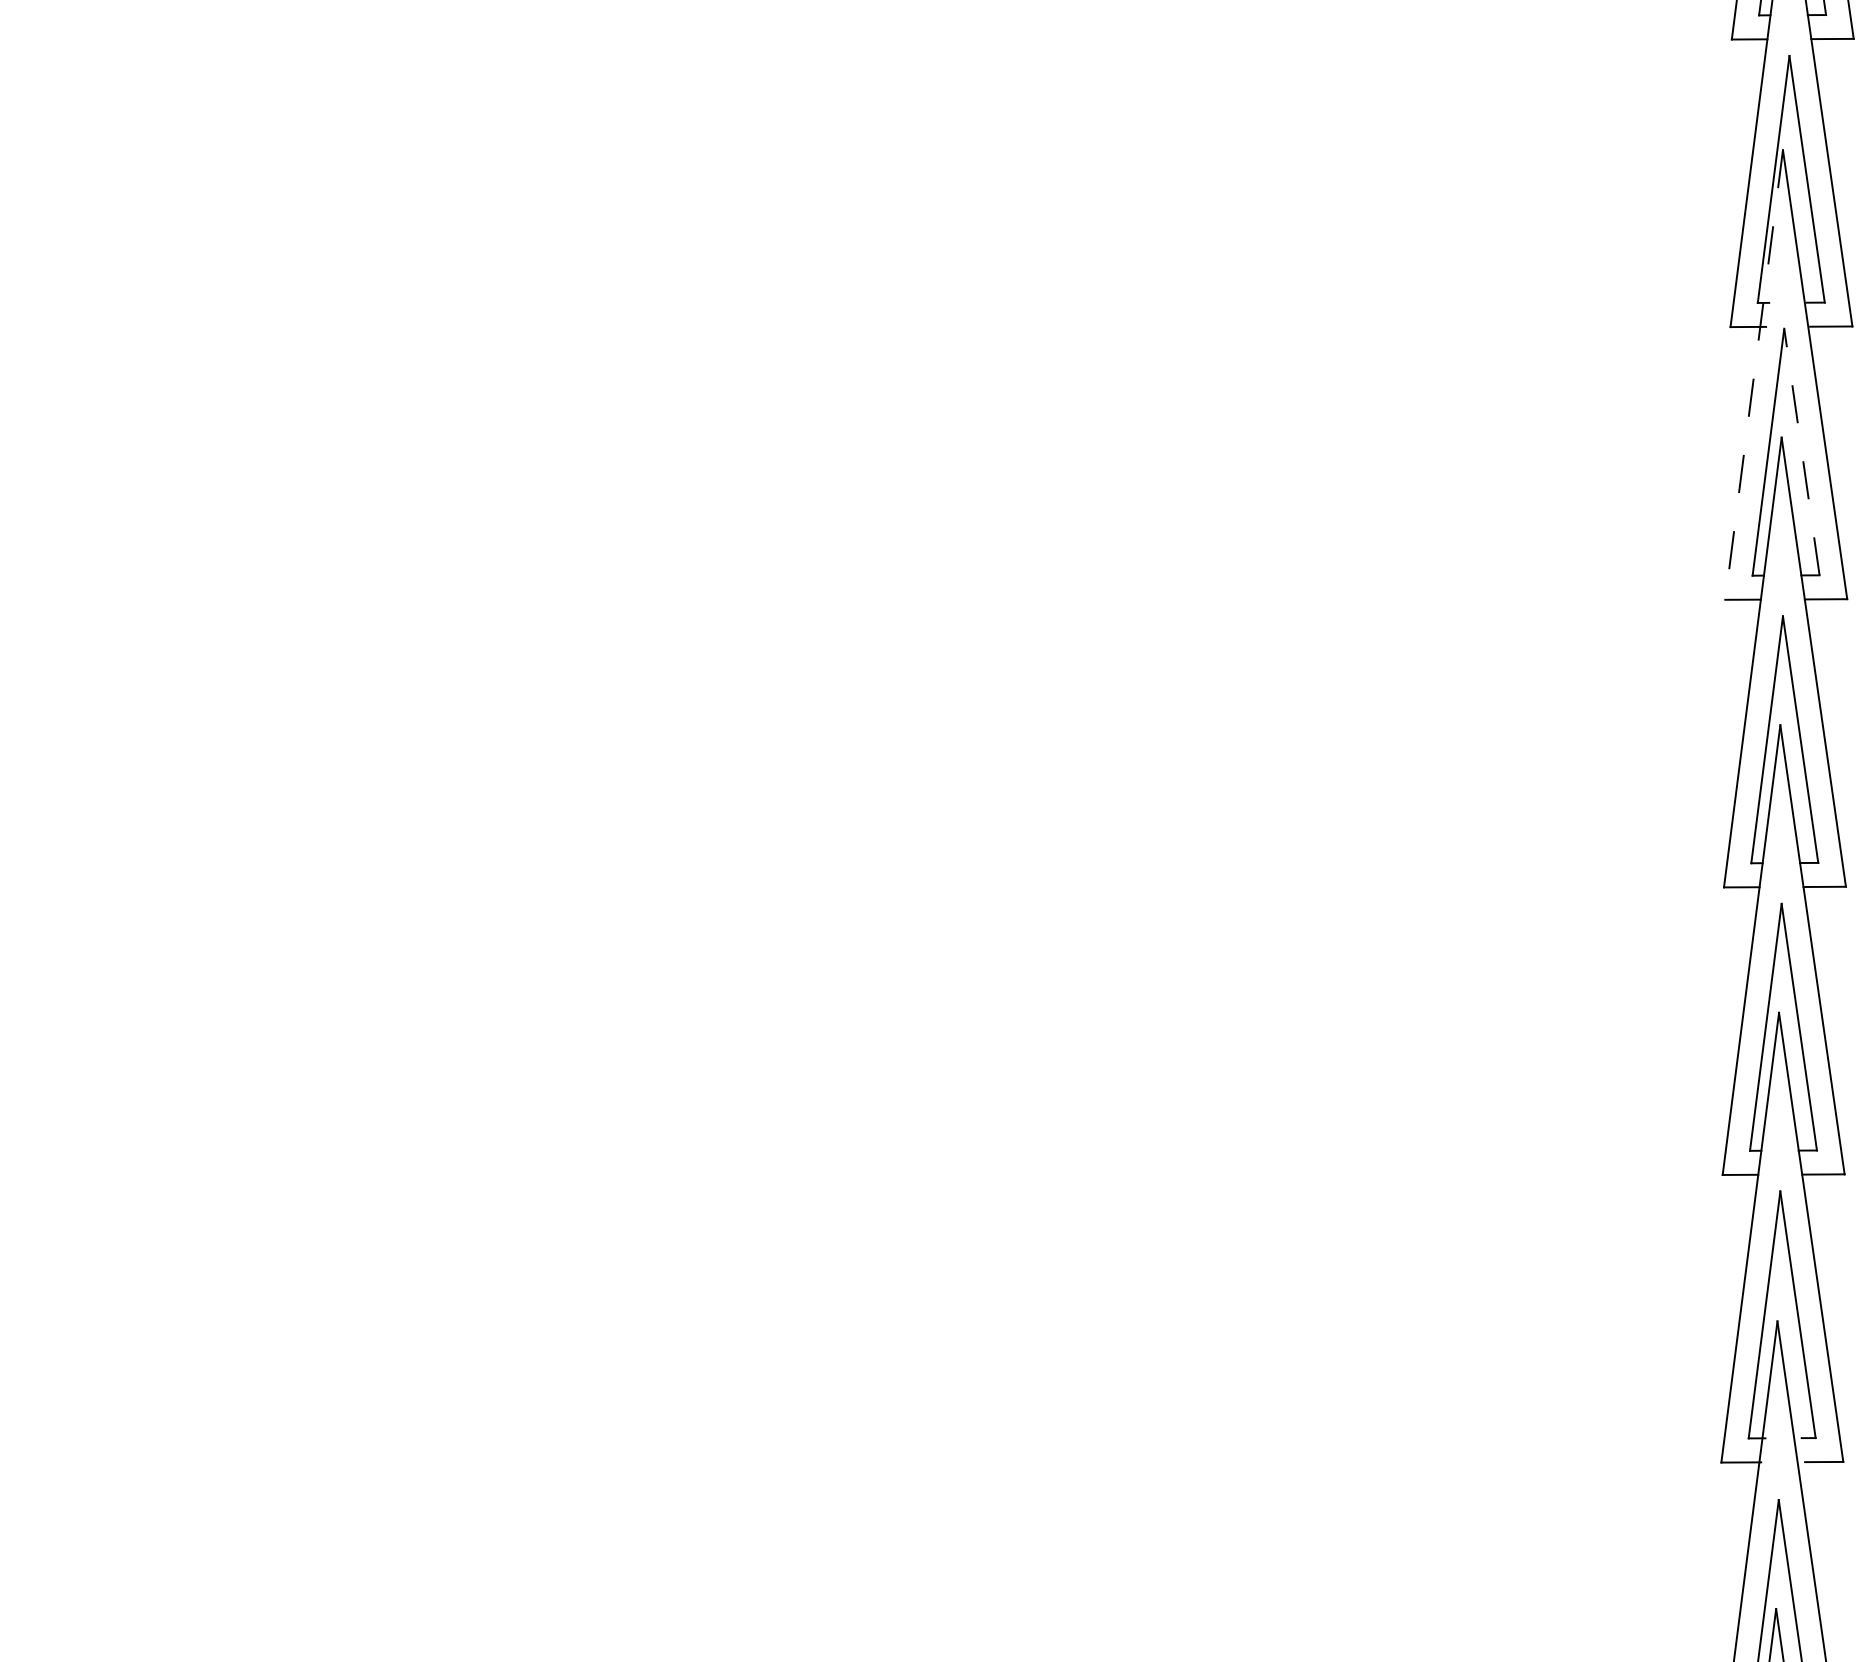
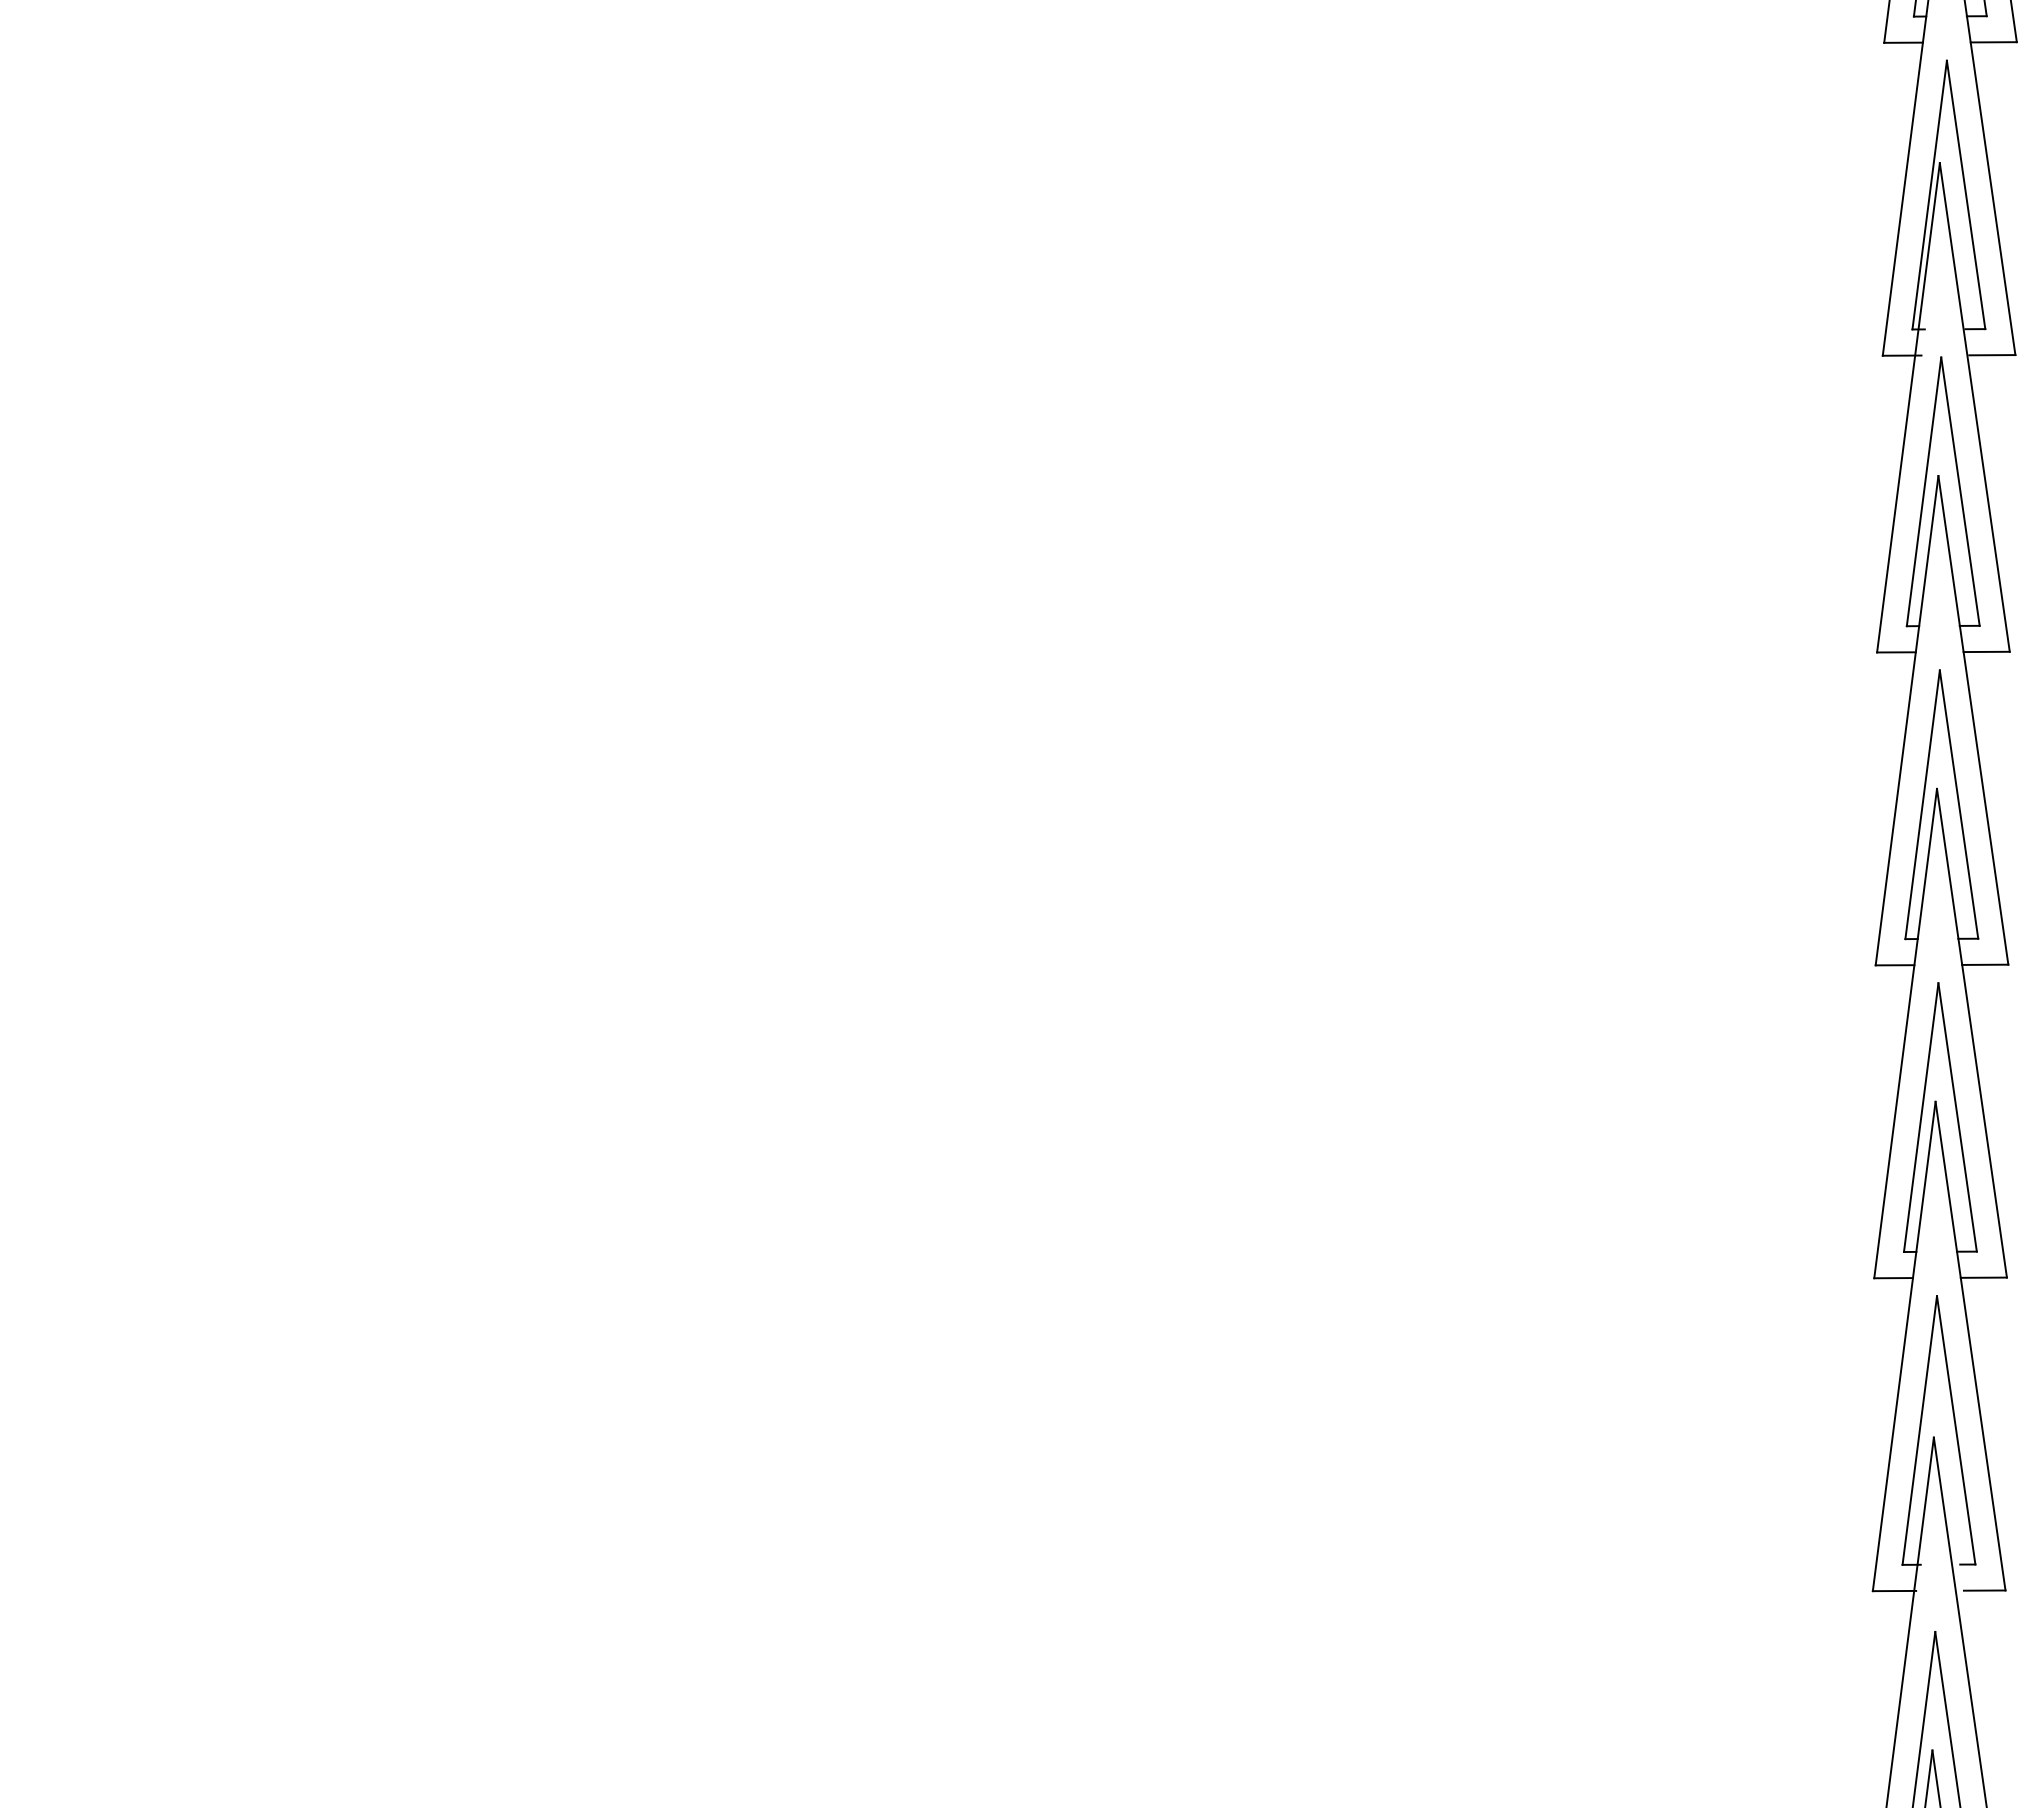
line: (1754, 374) -> (1908, 407), dashed -> solid
line: (1801, 451) -> (1960, 491), dashed -> solid

